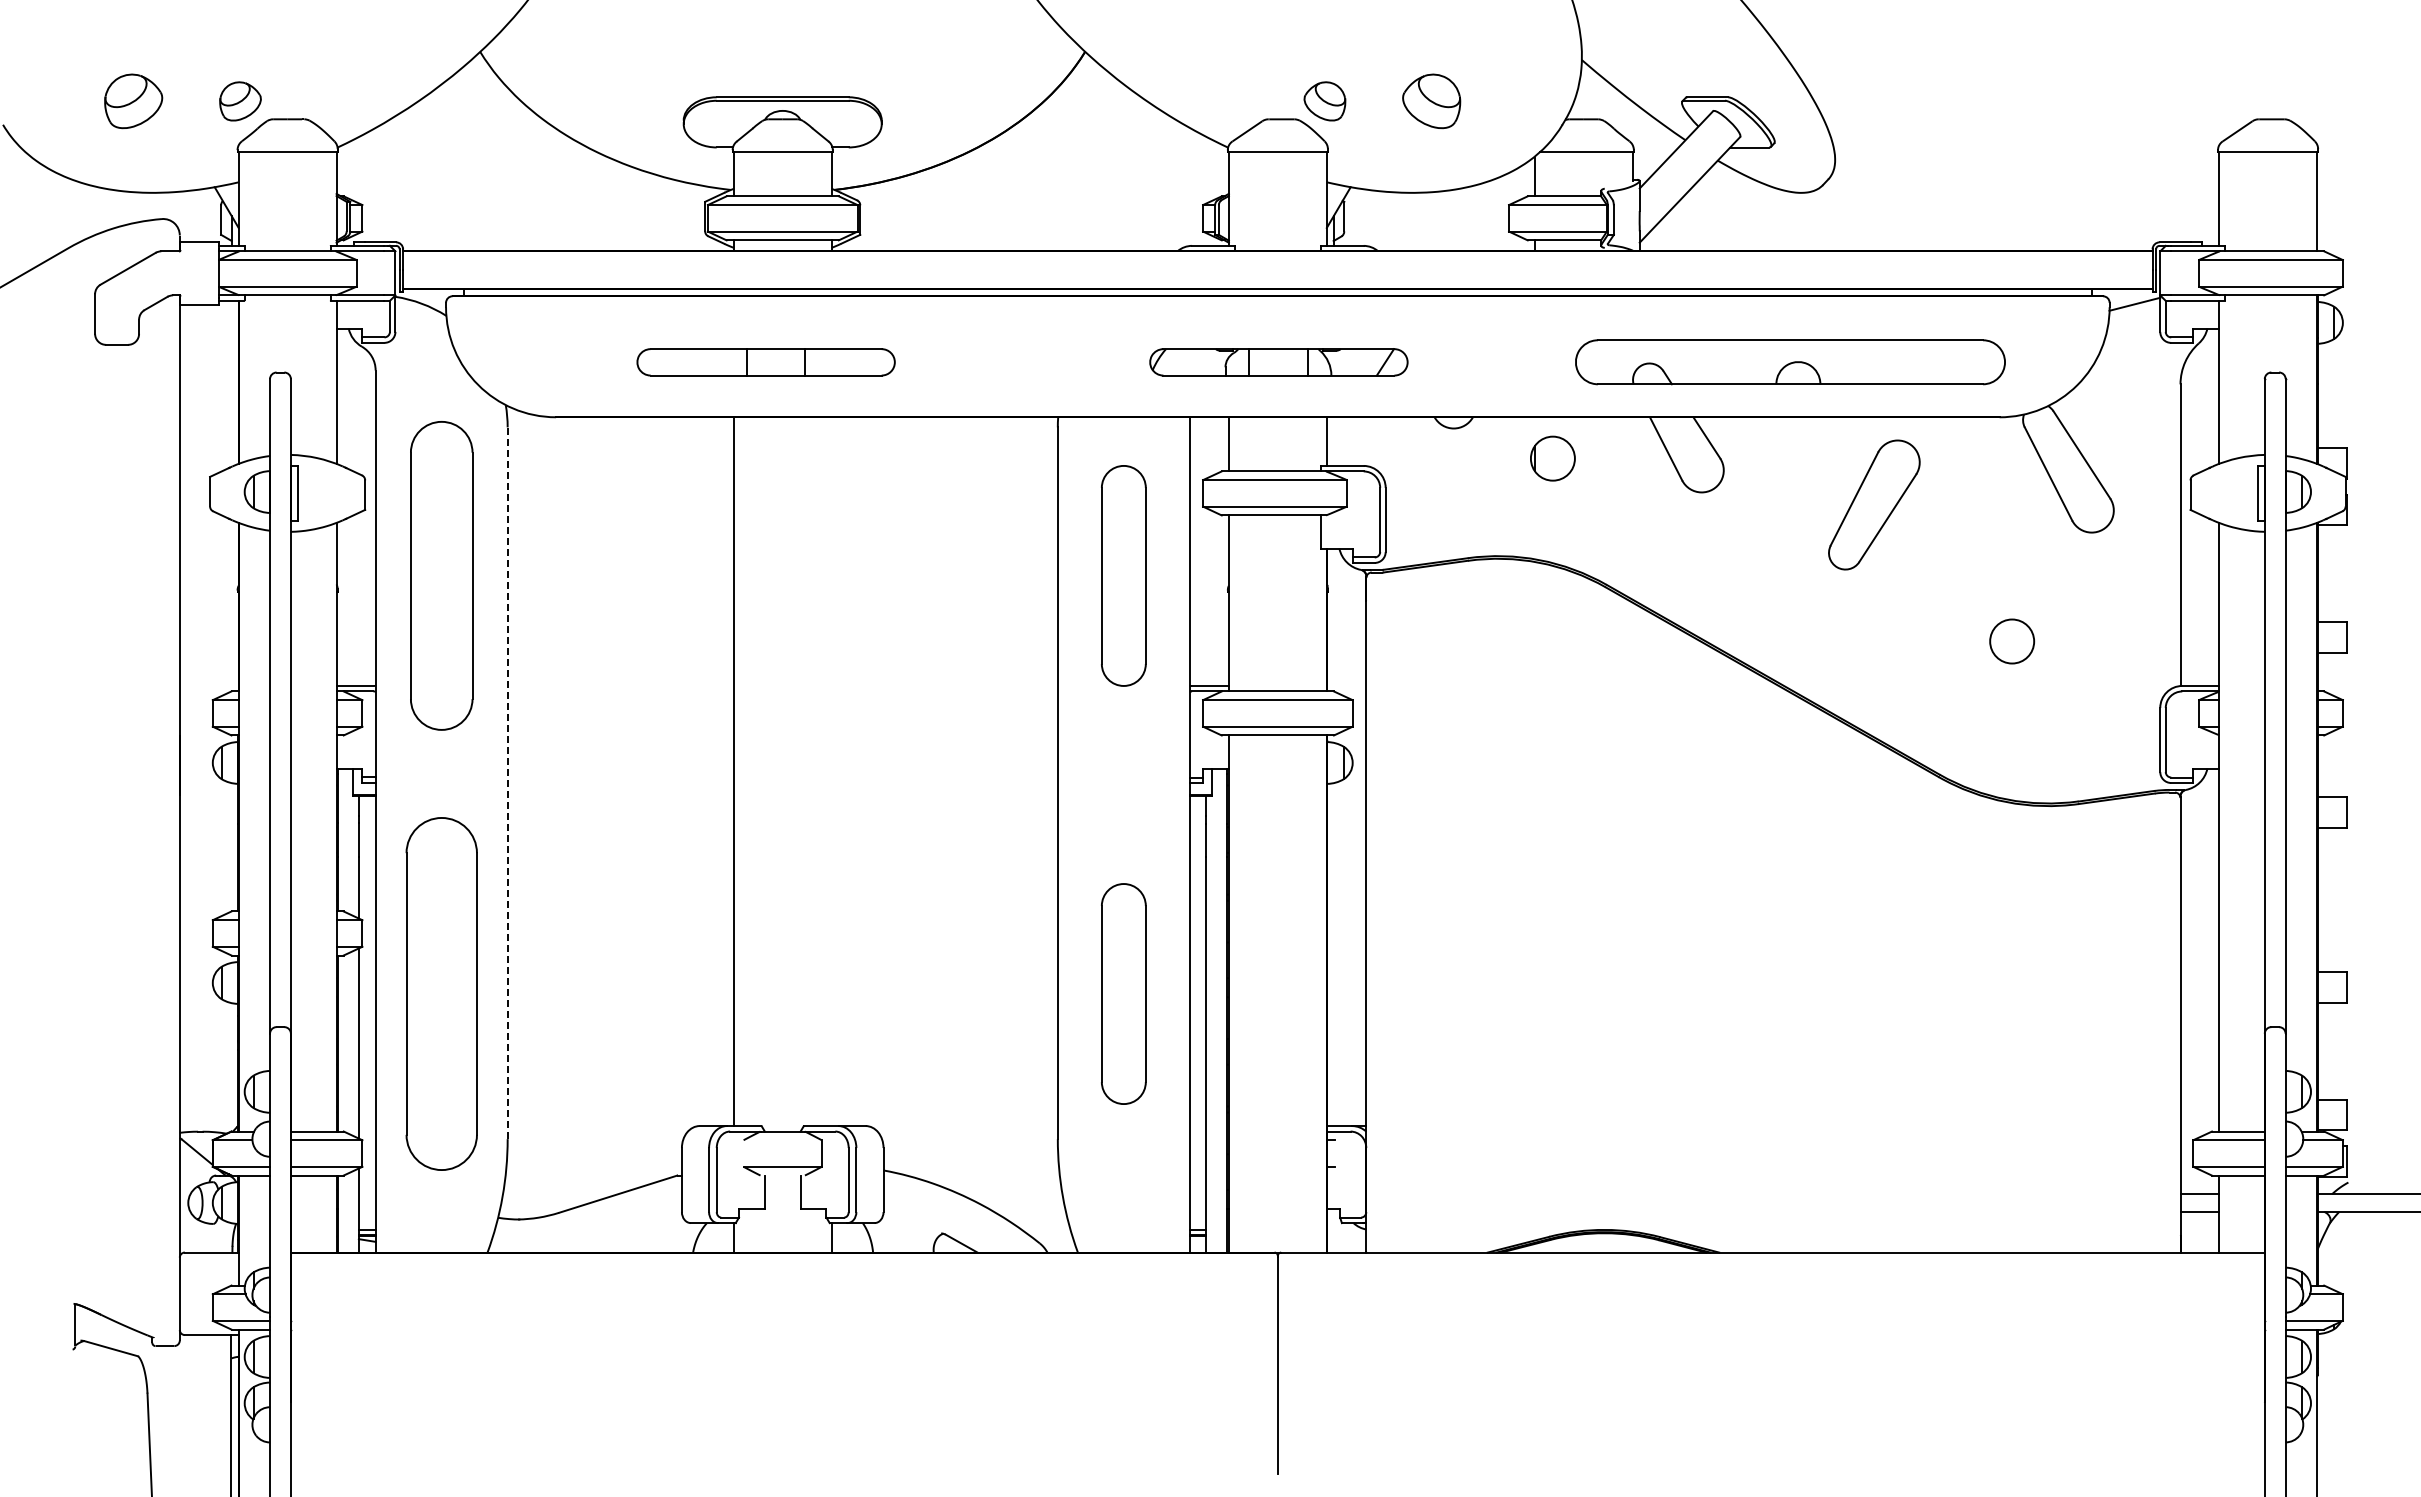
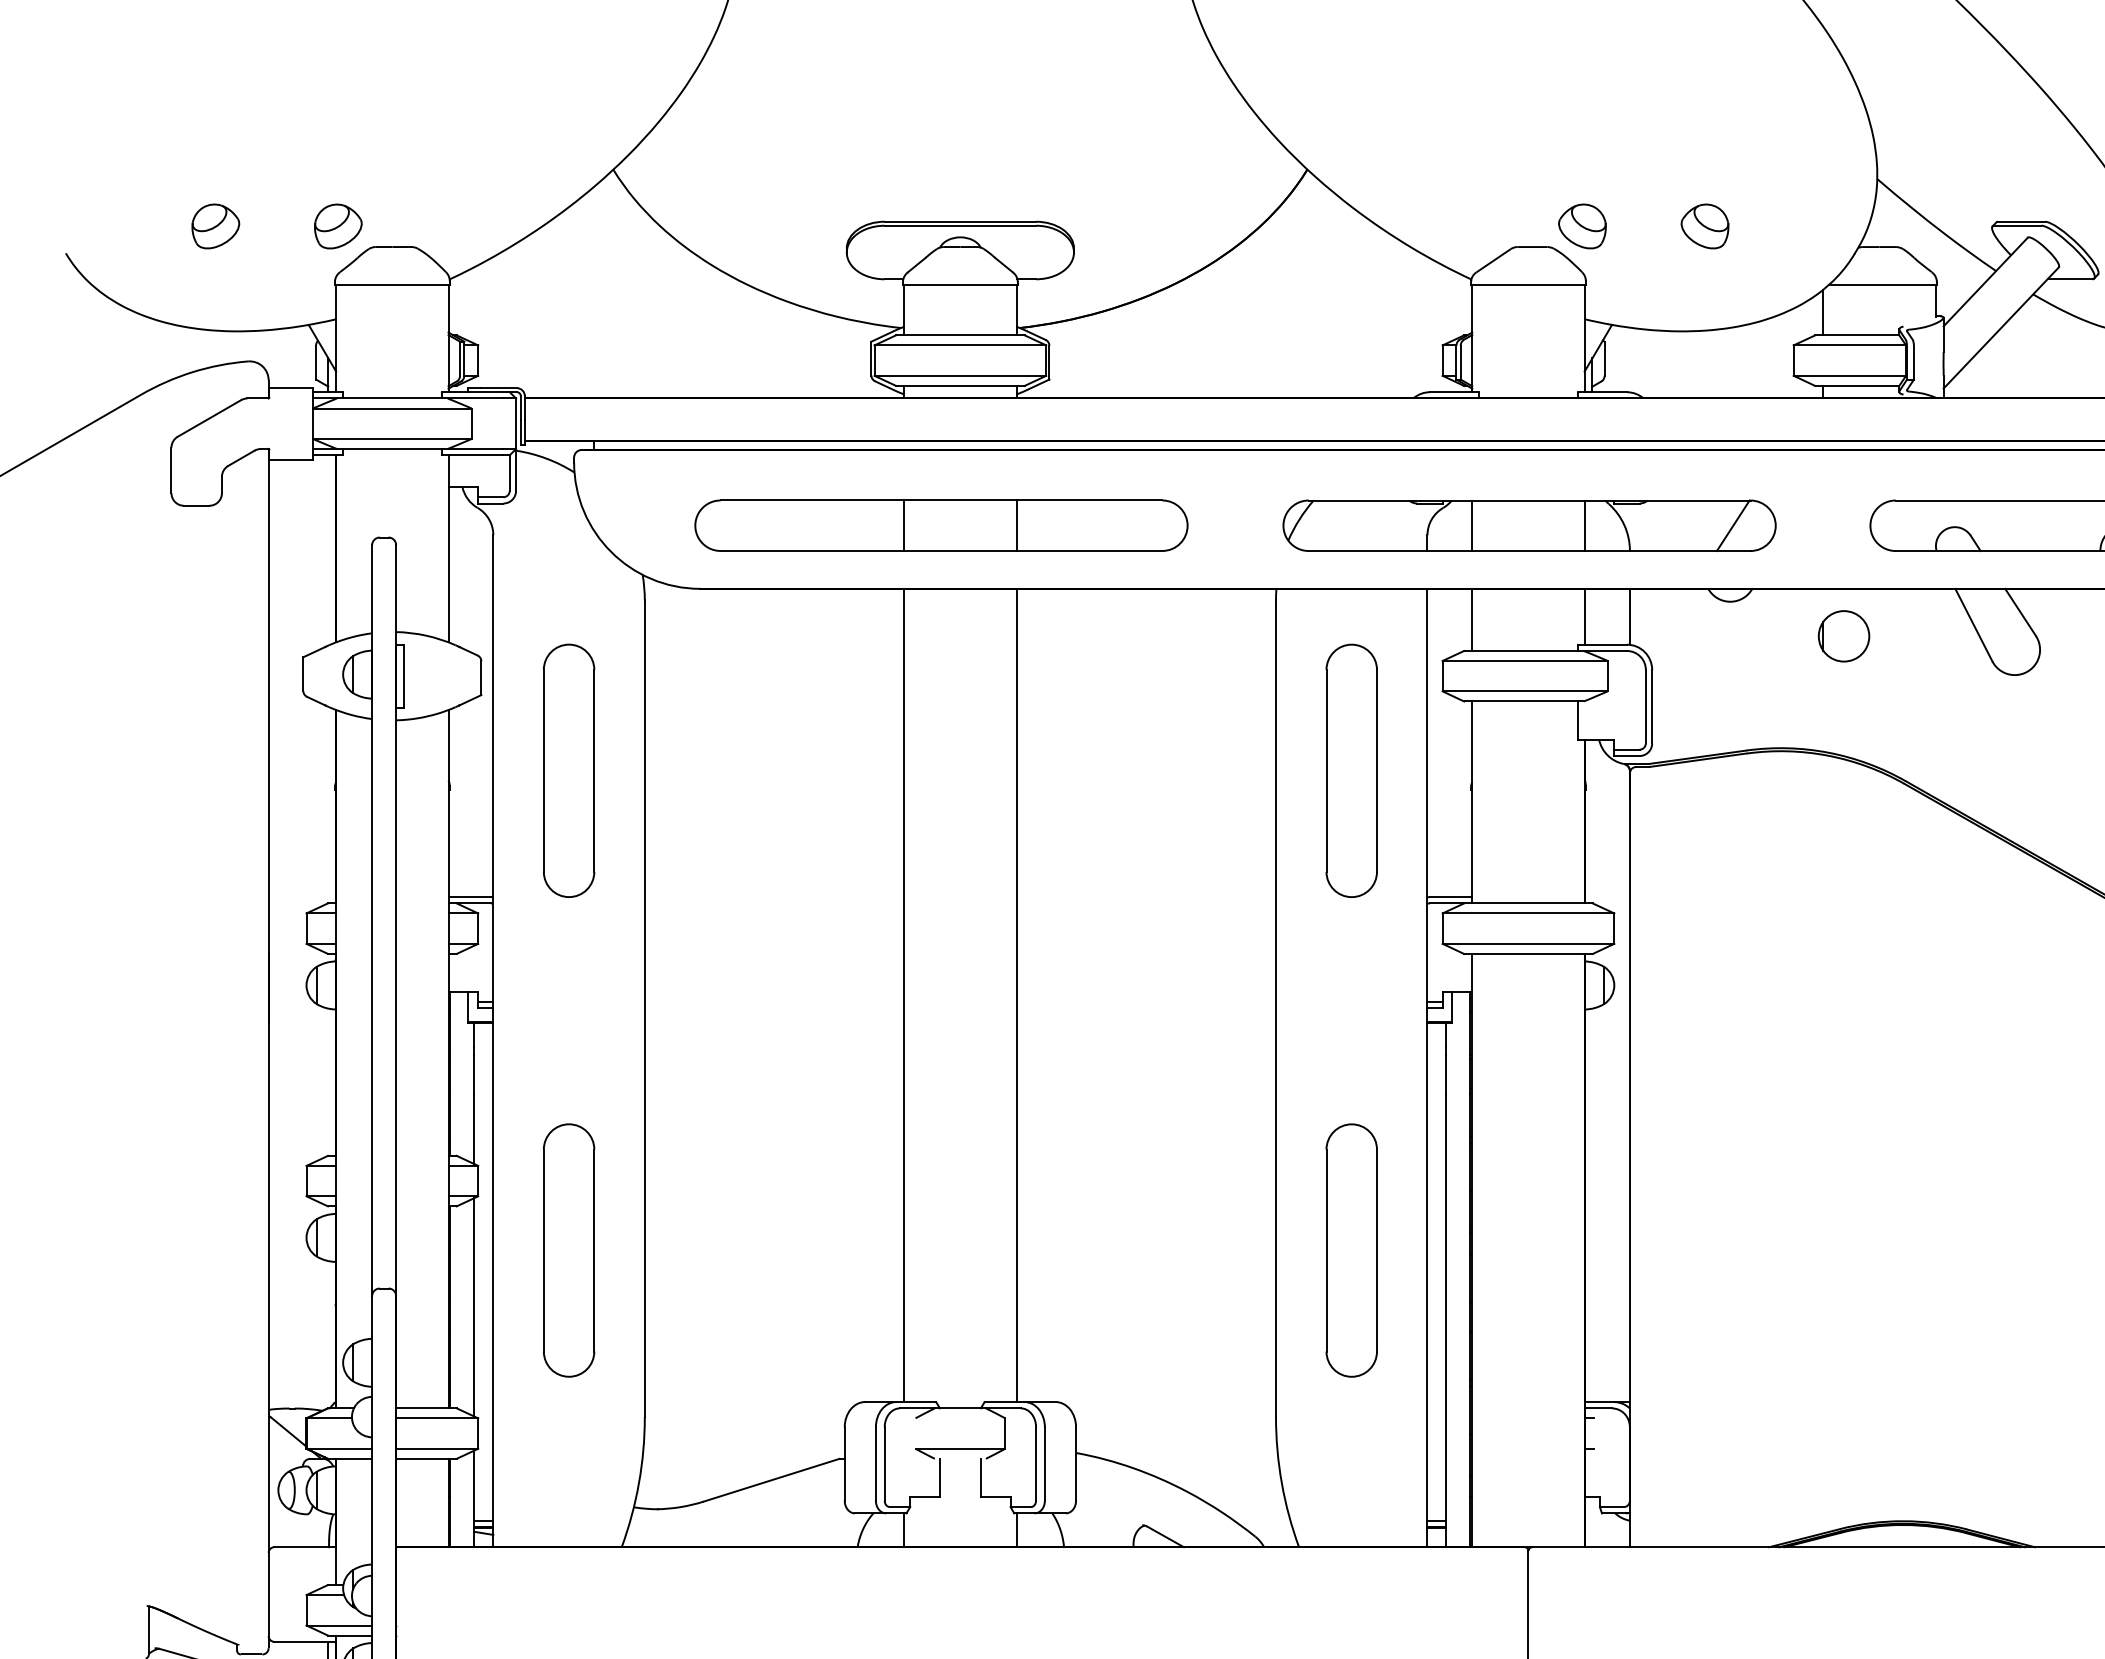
part: (133, 101) -> (215, 226), size x0.71
part: (1431, 101) -> (1704, 226), size x0.71
part: (765, 362) -> (940, 526), size x1.67
part: (1278, 362) -> (1529, 526), size x1.67
line: (1366, 441) -> (1630, 616), added
part: (441, 575) -> (568, 770), size x0.71
line: (831, 771) -> (1016, 995), added
line: (507, 783) -> (644, 1009), dashed -> solid
part: (441, 993) -> (568, 1249), size x0.62

